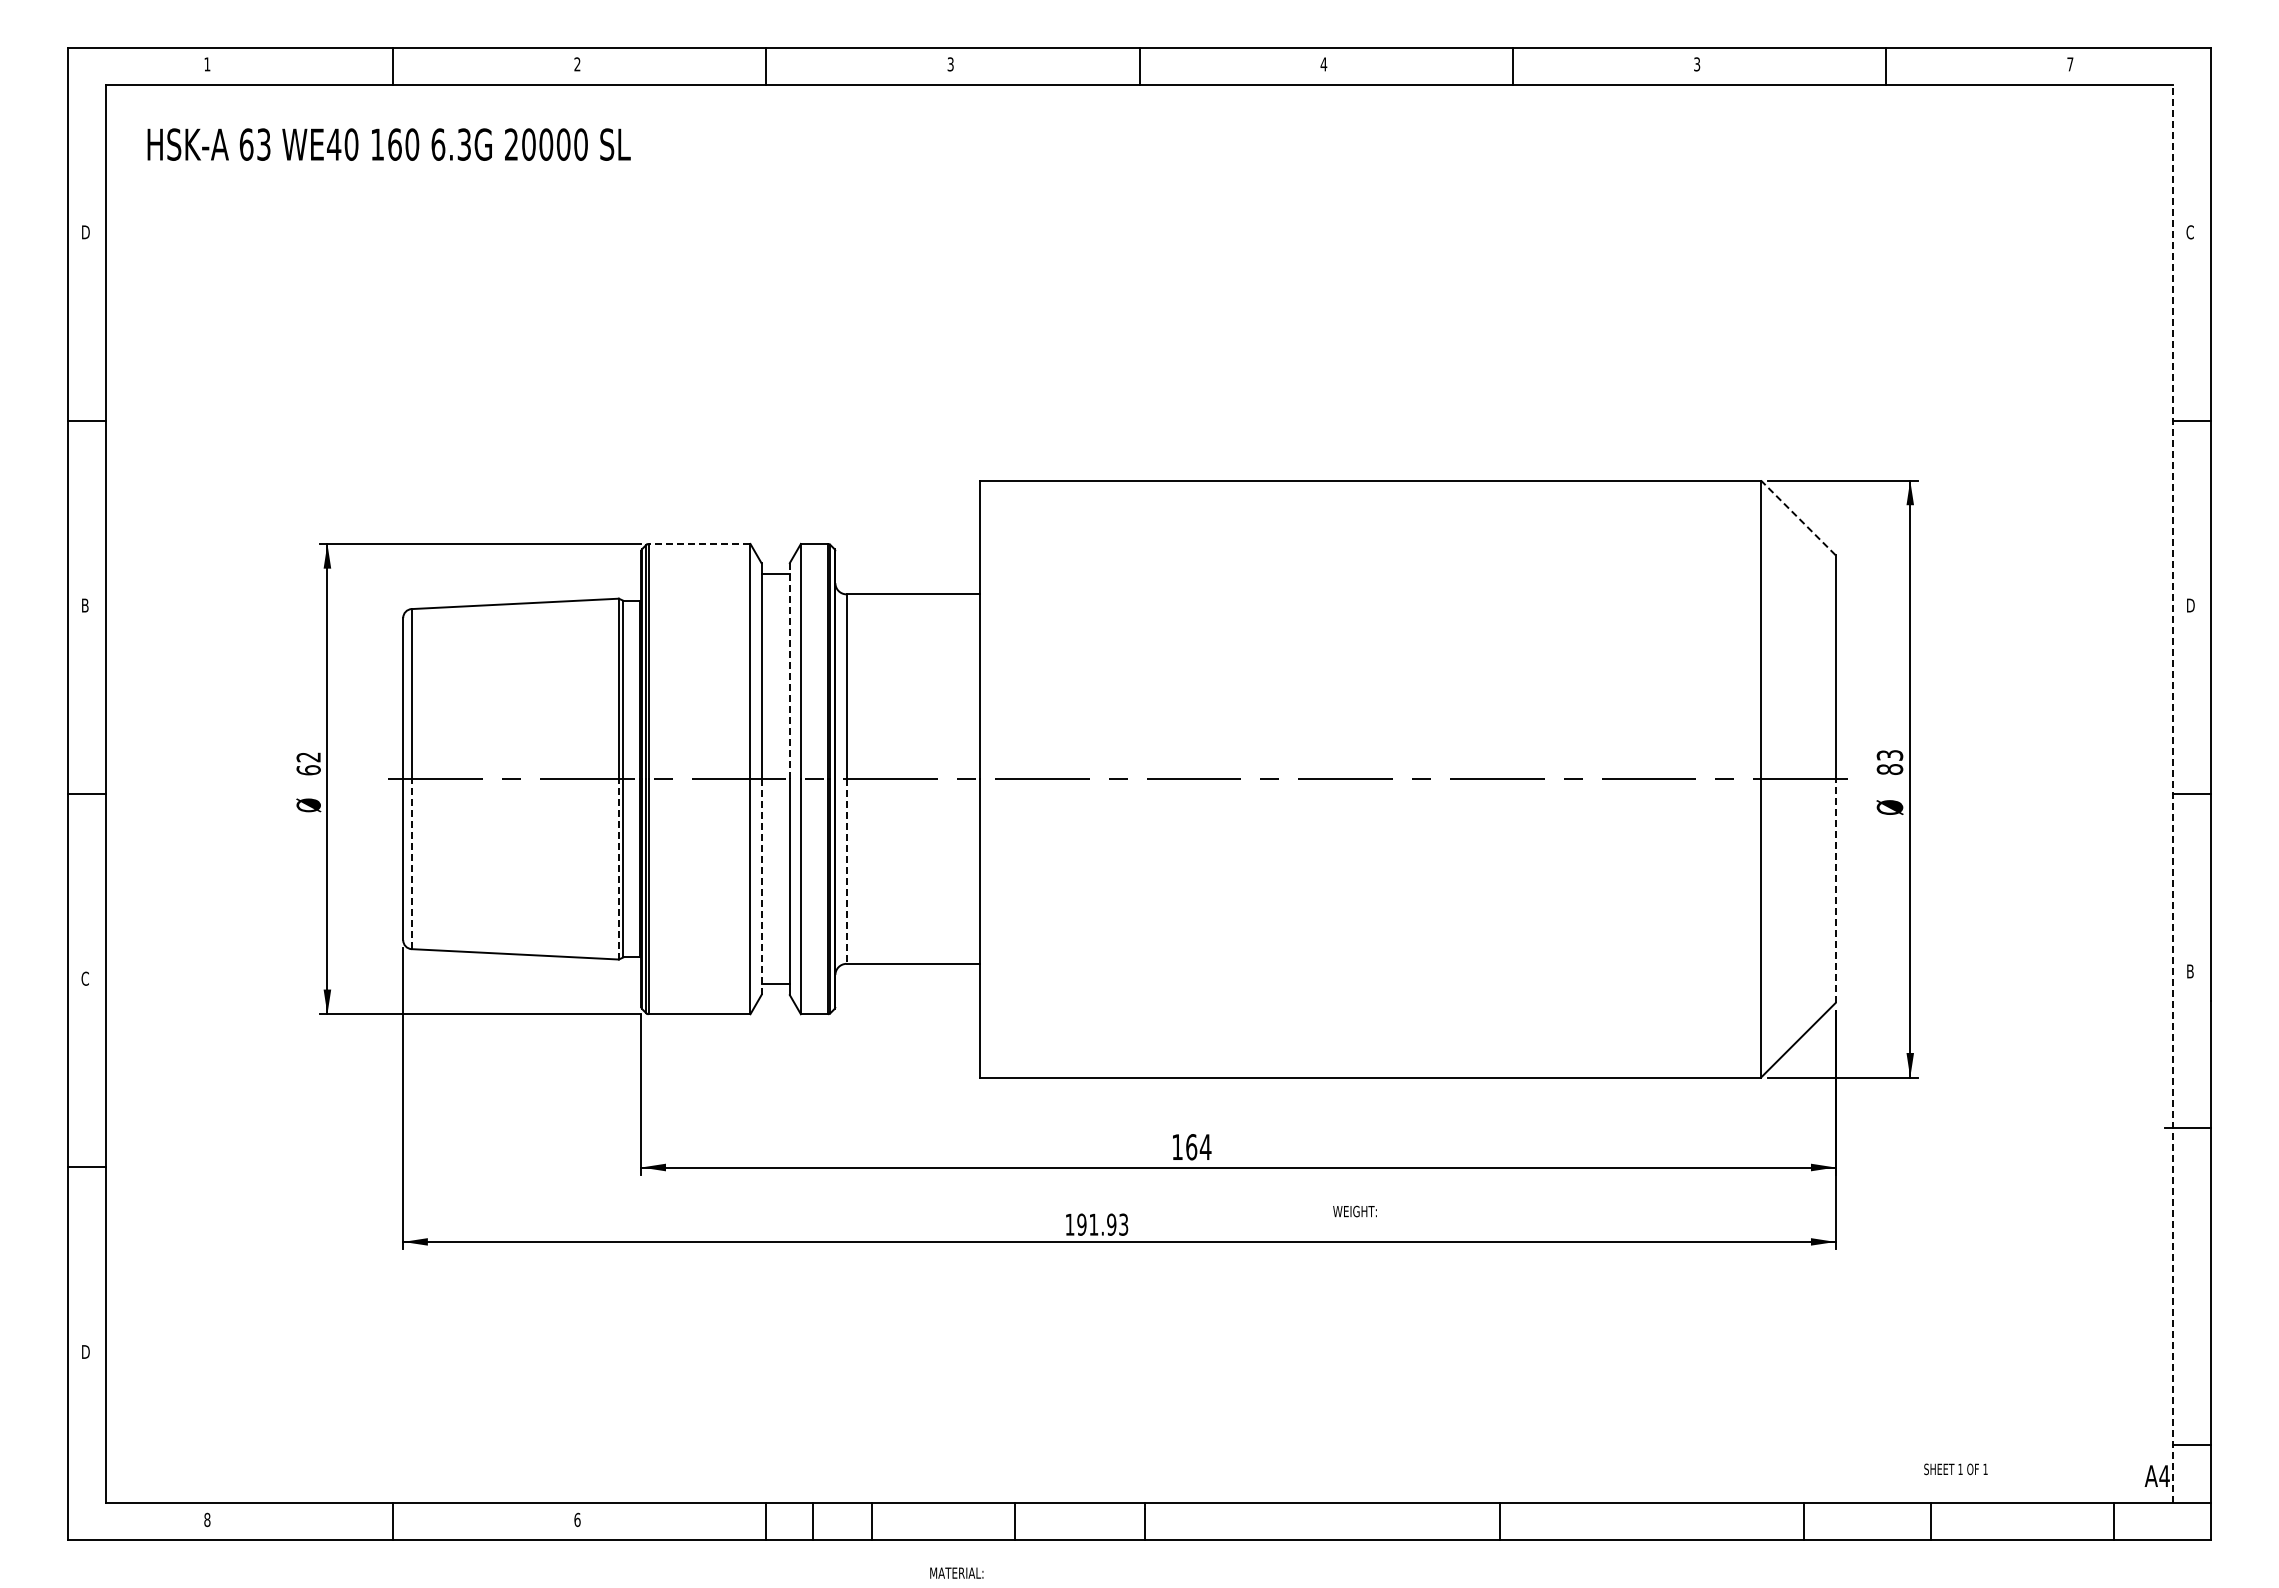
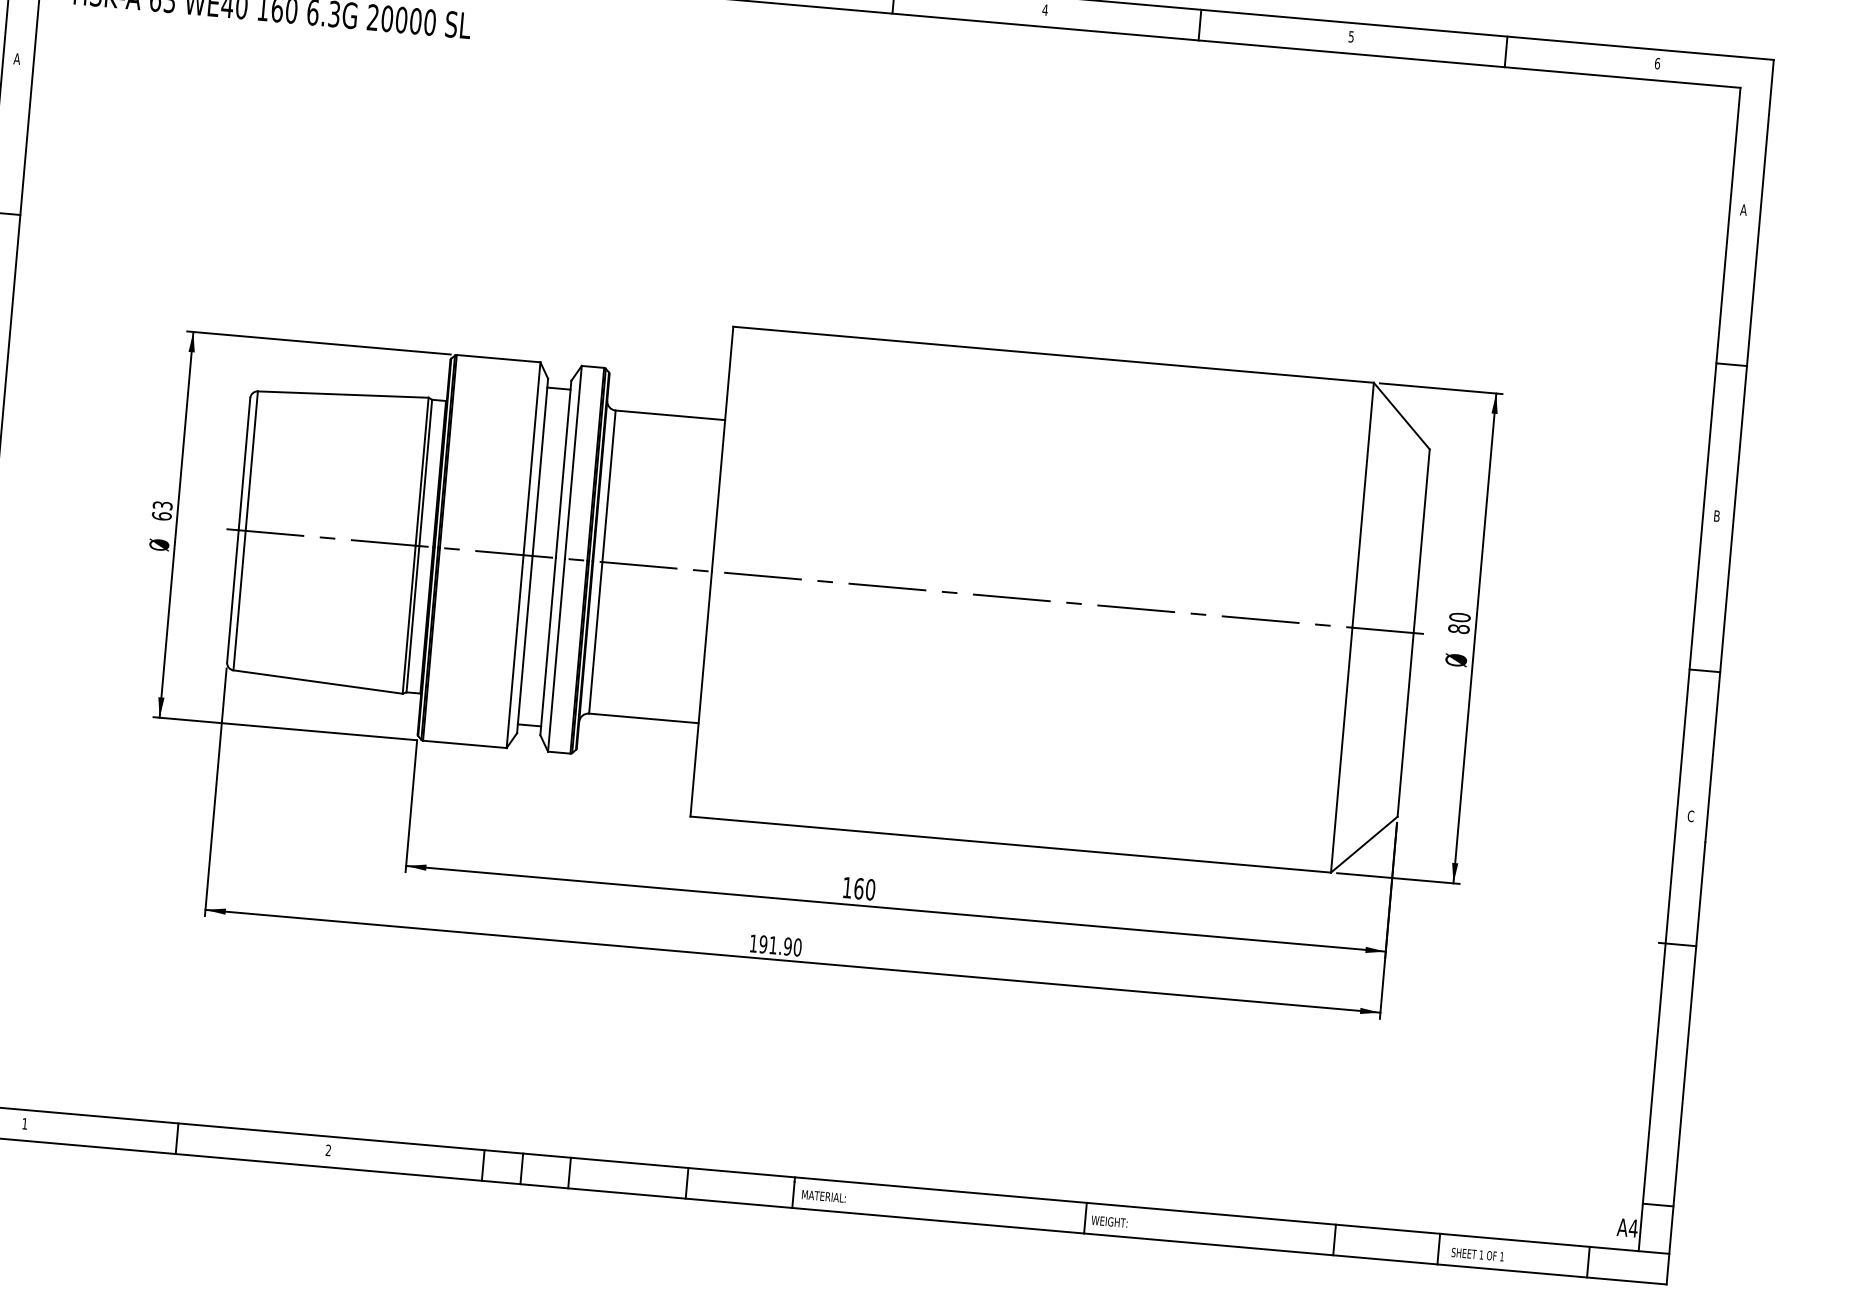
text: (1697, 63) -> (1351, 36), 3 -> 5
text: (2070, 64) -> (1657, 63), 7 -> 6
text: (85, 232) -> (17, 59), D -> A
text: (2190, 232) -> (1744, 210), C -> A
line: (1798, 517) -> (1402, 415), dashed -> solid
line: (699, 543) -> (498, 358), dashed -> solid
text: (2191, 605) -> (1718, 516), D -> B
line: (789, 670) -> (563, 468), dashed -> solid
text: (1889, 754) -> (1459, 616), 83 -> 80
text: (308, 757) -> (162, 505), 62 -> 63
line: (2173, 793) -> (1689, 669), dashed -> solid
line: (411, 863) -> (239, 600), dashed -> solid
line: (618, 868) -> (408, 619), dashed -> solid
line: (846, 871) -> (595, 637), dashed -> solid
line: (761, 886) -> (524, 644), dashed -> solid
line: (1835, 891) -> (1405, 725), dashed -> solid
text: (2190, 971) -> (1690, 816), B -> C
text: (1205, 1147) -> (870, 890), 164 -> 160
text: (1354, 1211) -> (1109, 1221), moved
text: (1123, 1224) -> (797, 947), 191.93 -> 191.90
text: (1955, 1469) -> (1477, 1254), moved
text: (207, 1519) -> (25, 1123), 8 -> 1
text: (577, 1519) -> (328, 1150), 6 -> 2
text: (956, 1572) -> (823, 1195), moved

